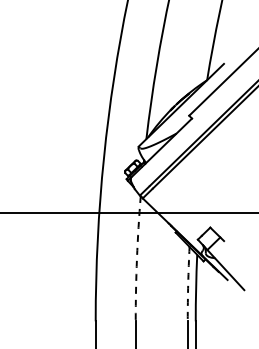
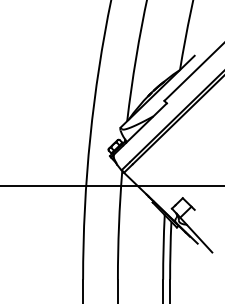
arc: (136, 258) -> (118, 225), dashed -> solid
arc: (188, 284) -> (163, 247), dashed -> solid

